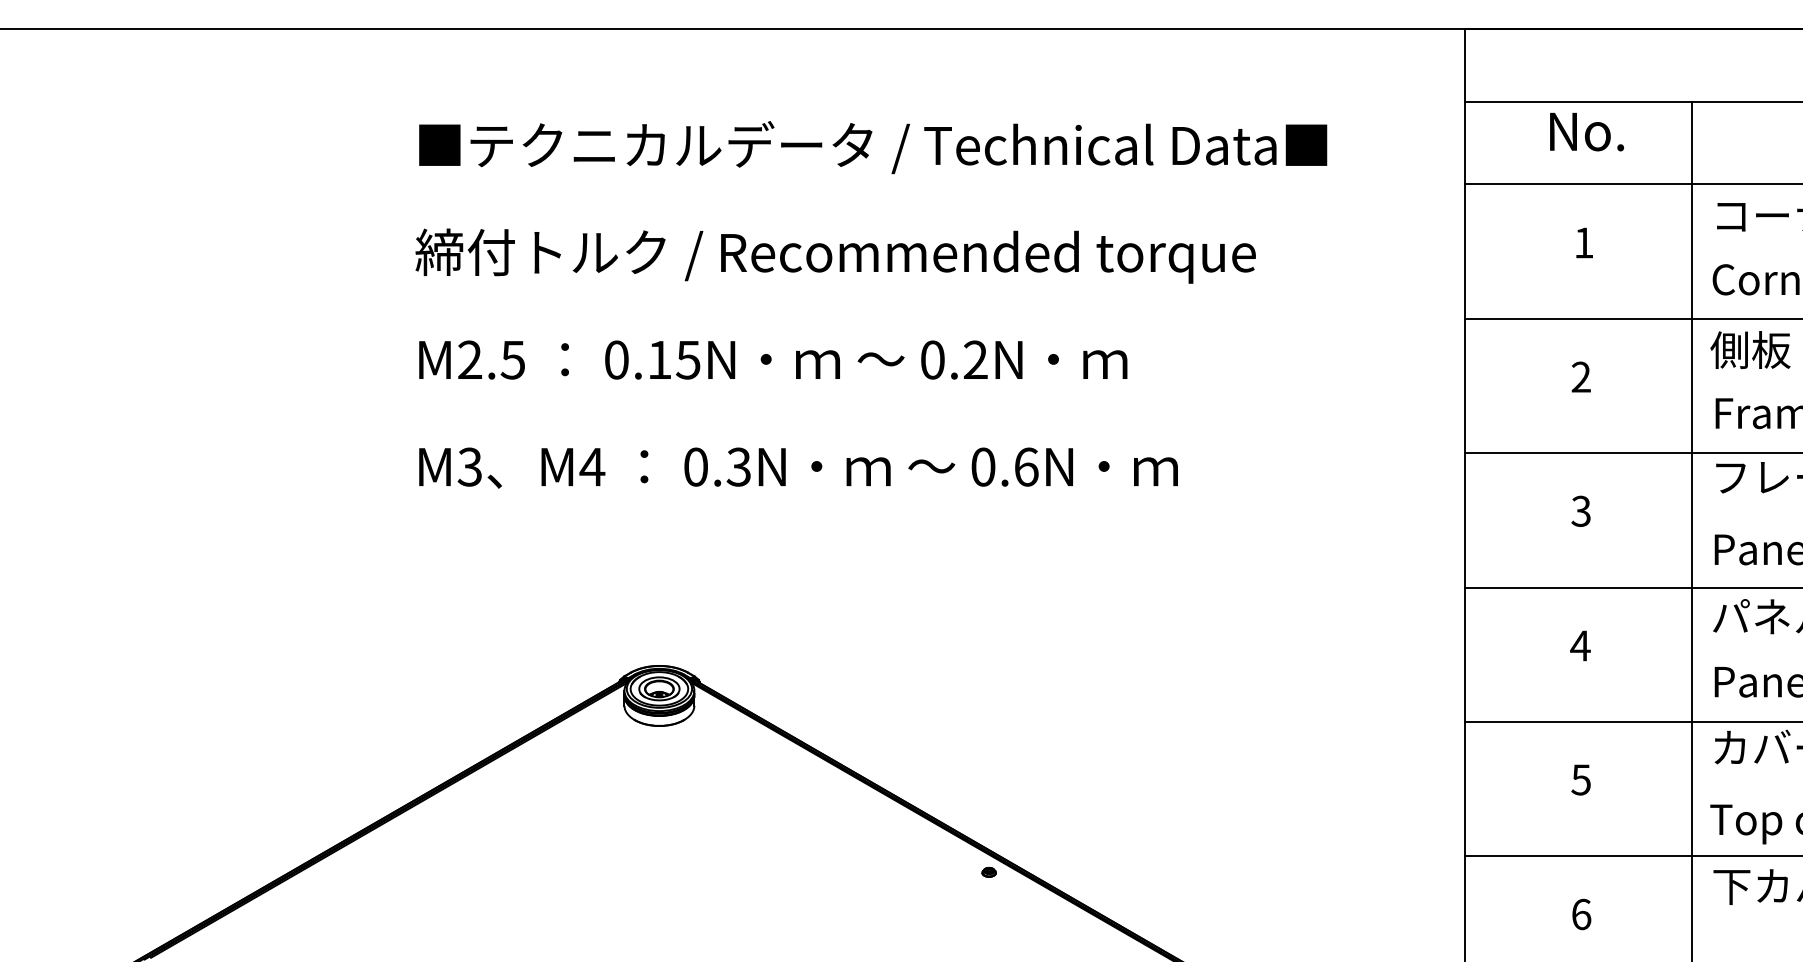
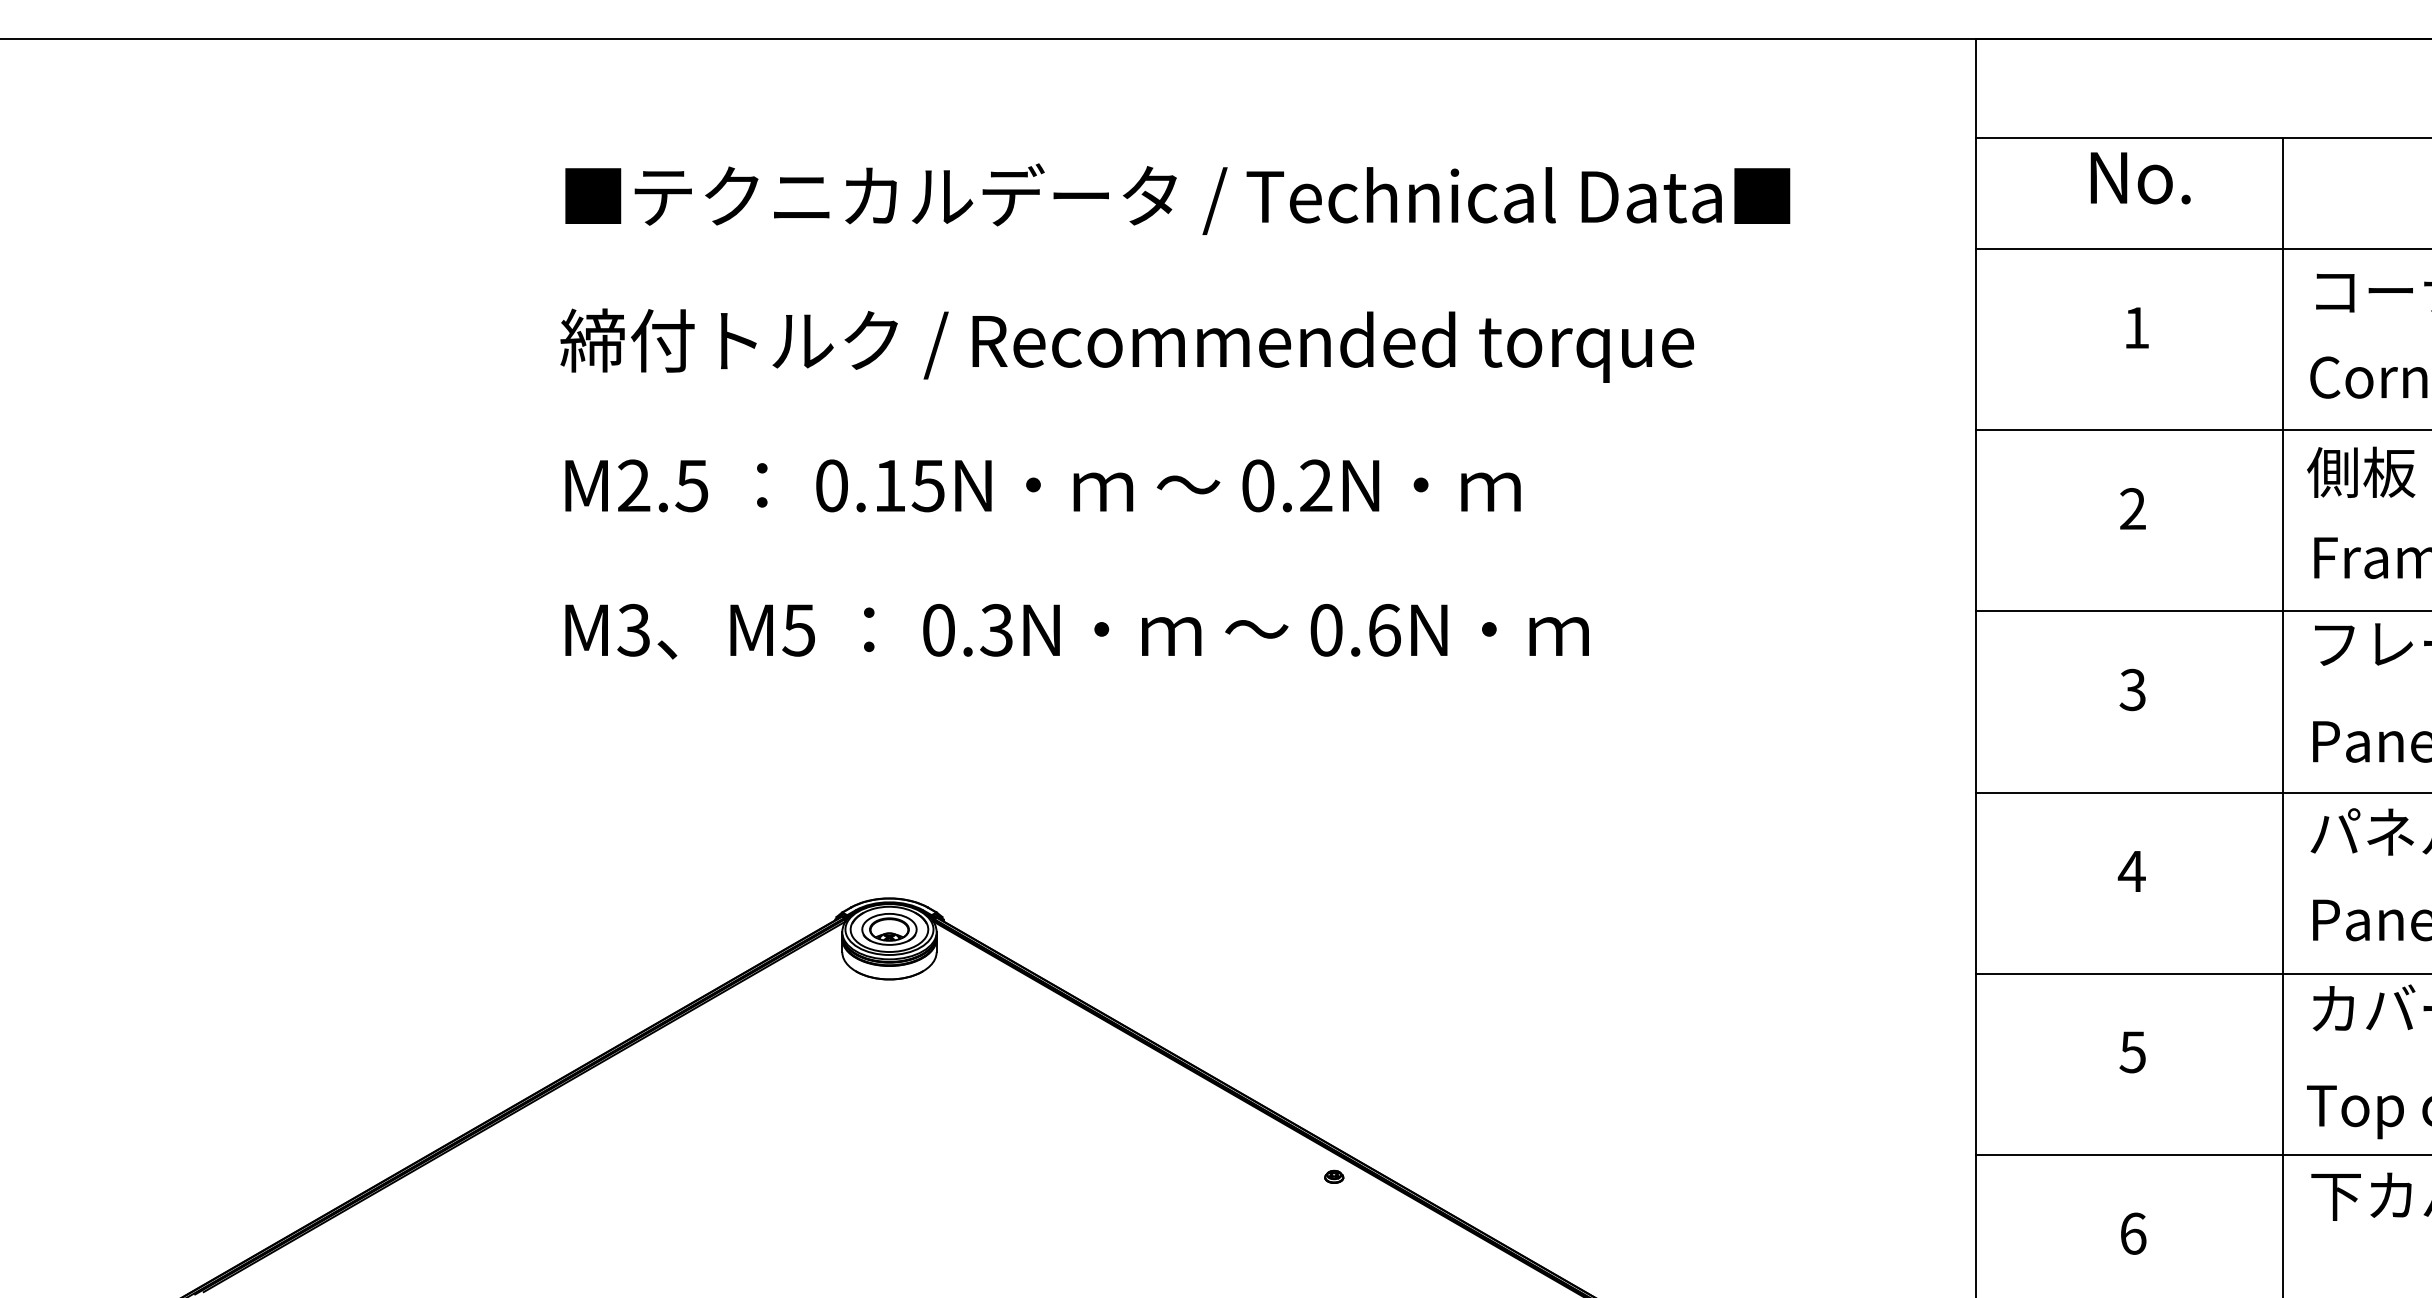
text: (592, 467) -> (799, 630), M4 -> M5

